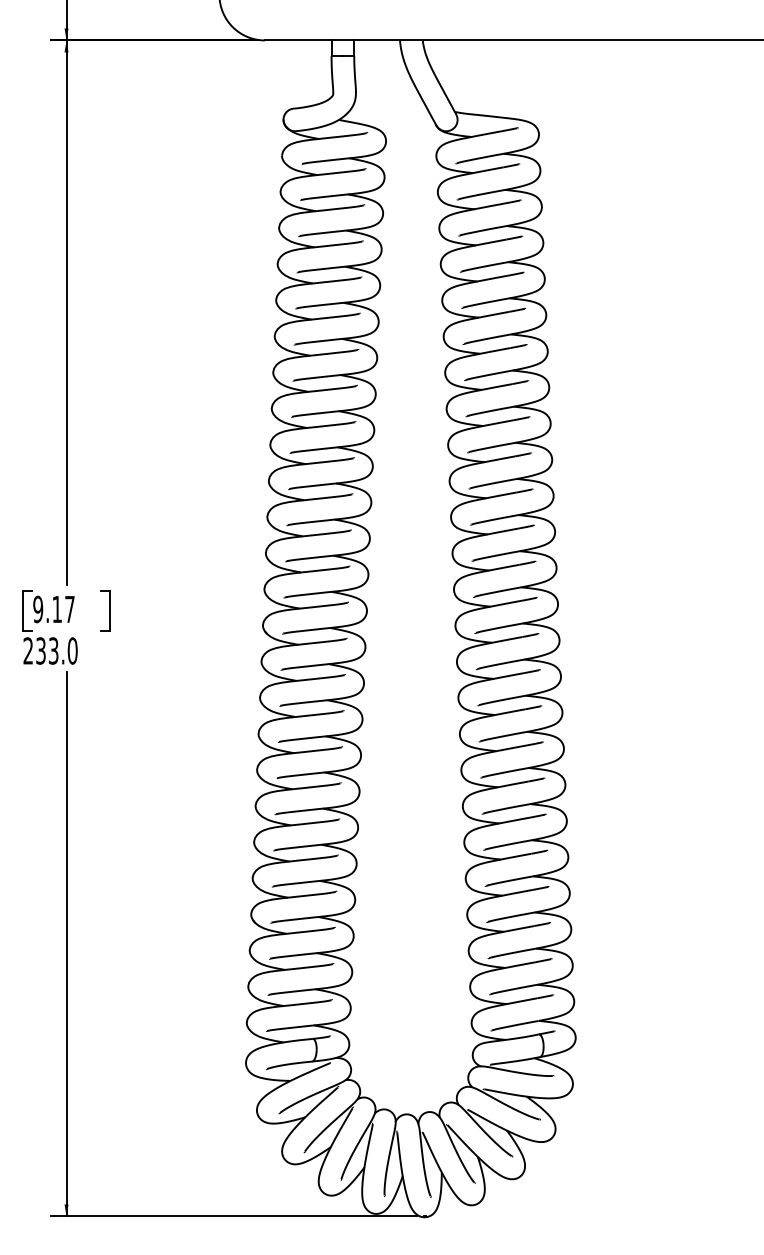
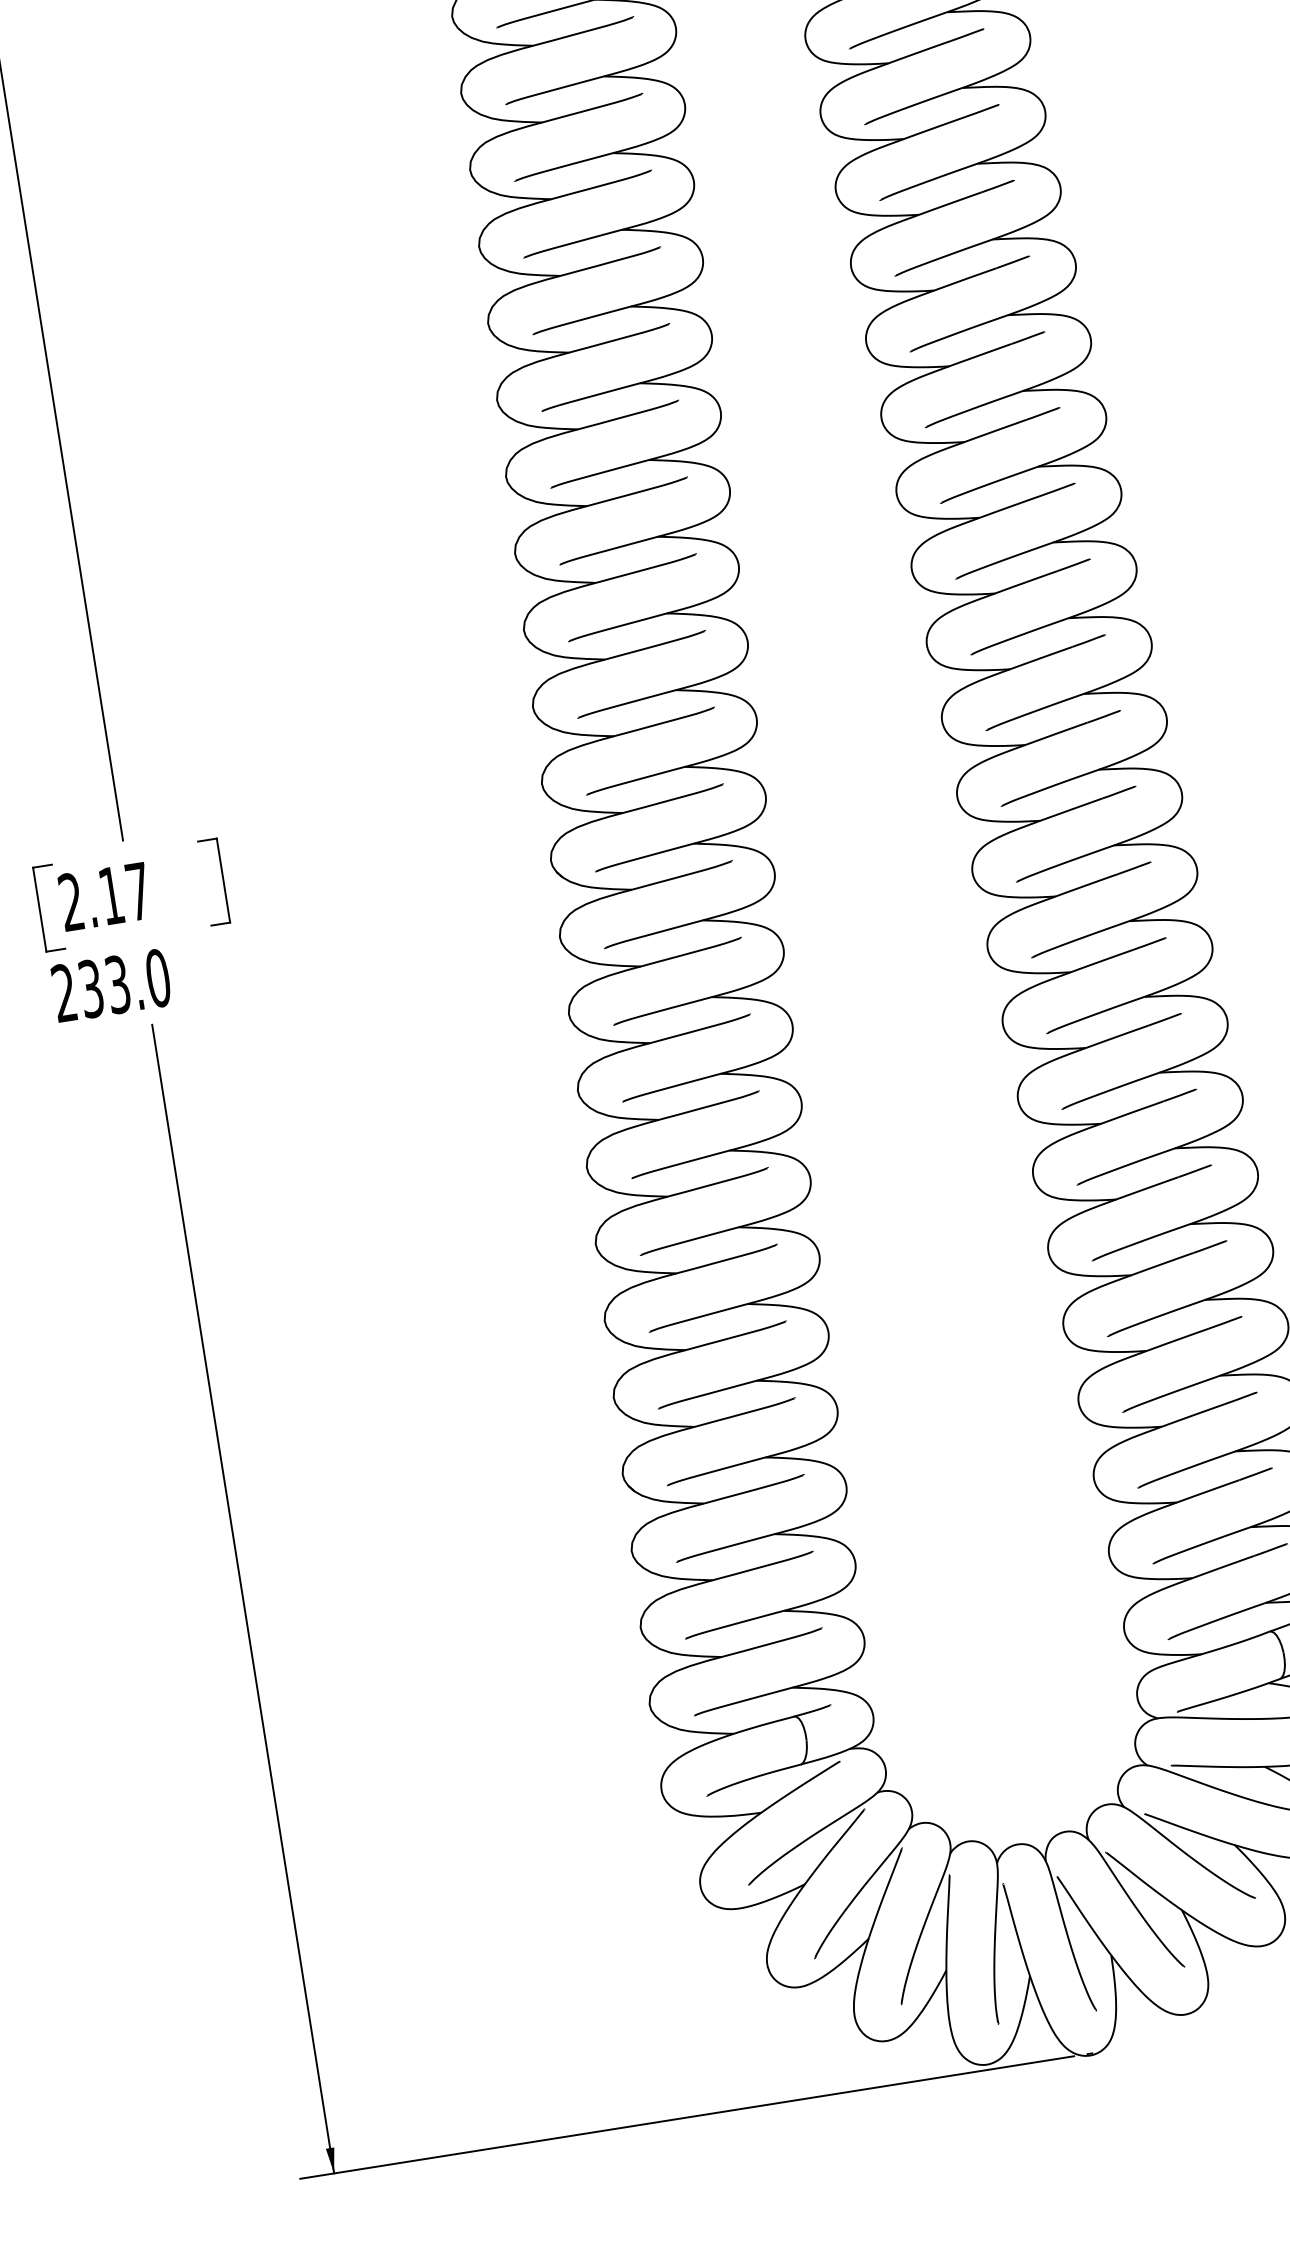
text: (38, 609) -> (72, 902), 9.17 -> 2.17

